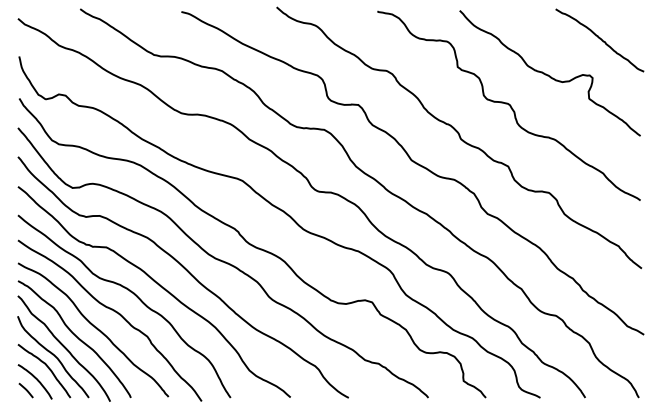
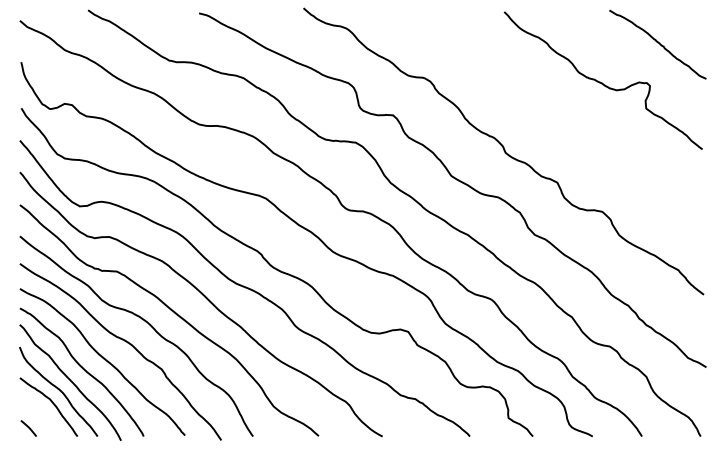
curve: (508, 105) -> (557, 115), removed
curve: (35, 379) -> (39, 416), removed

